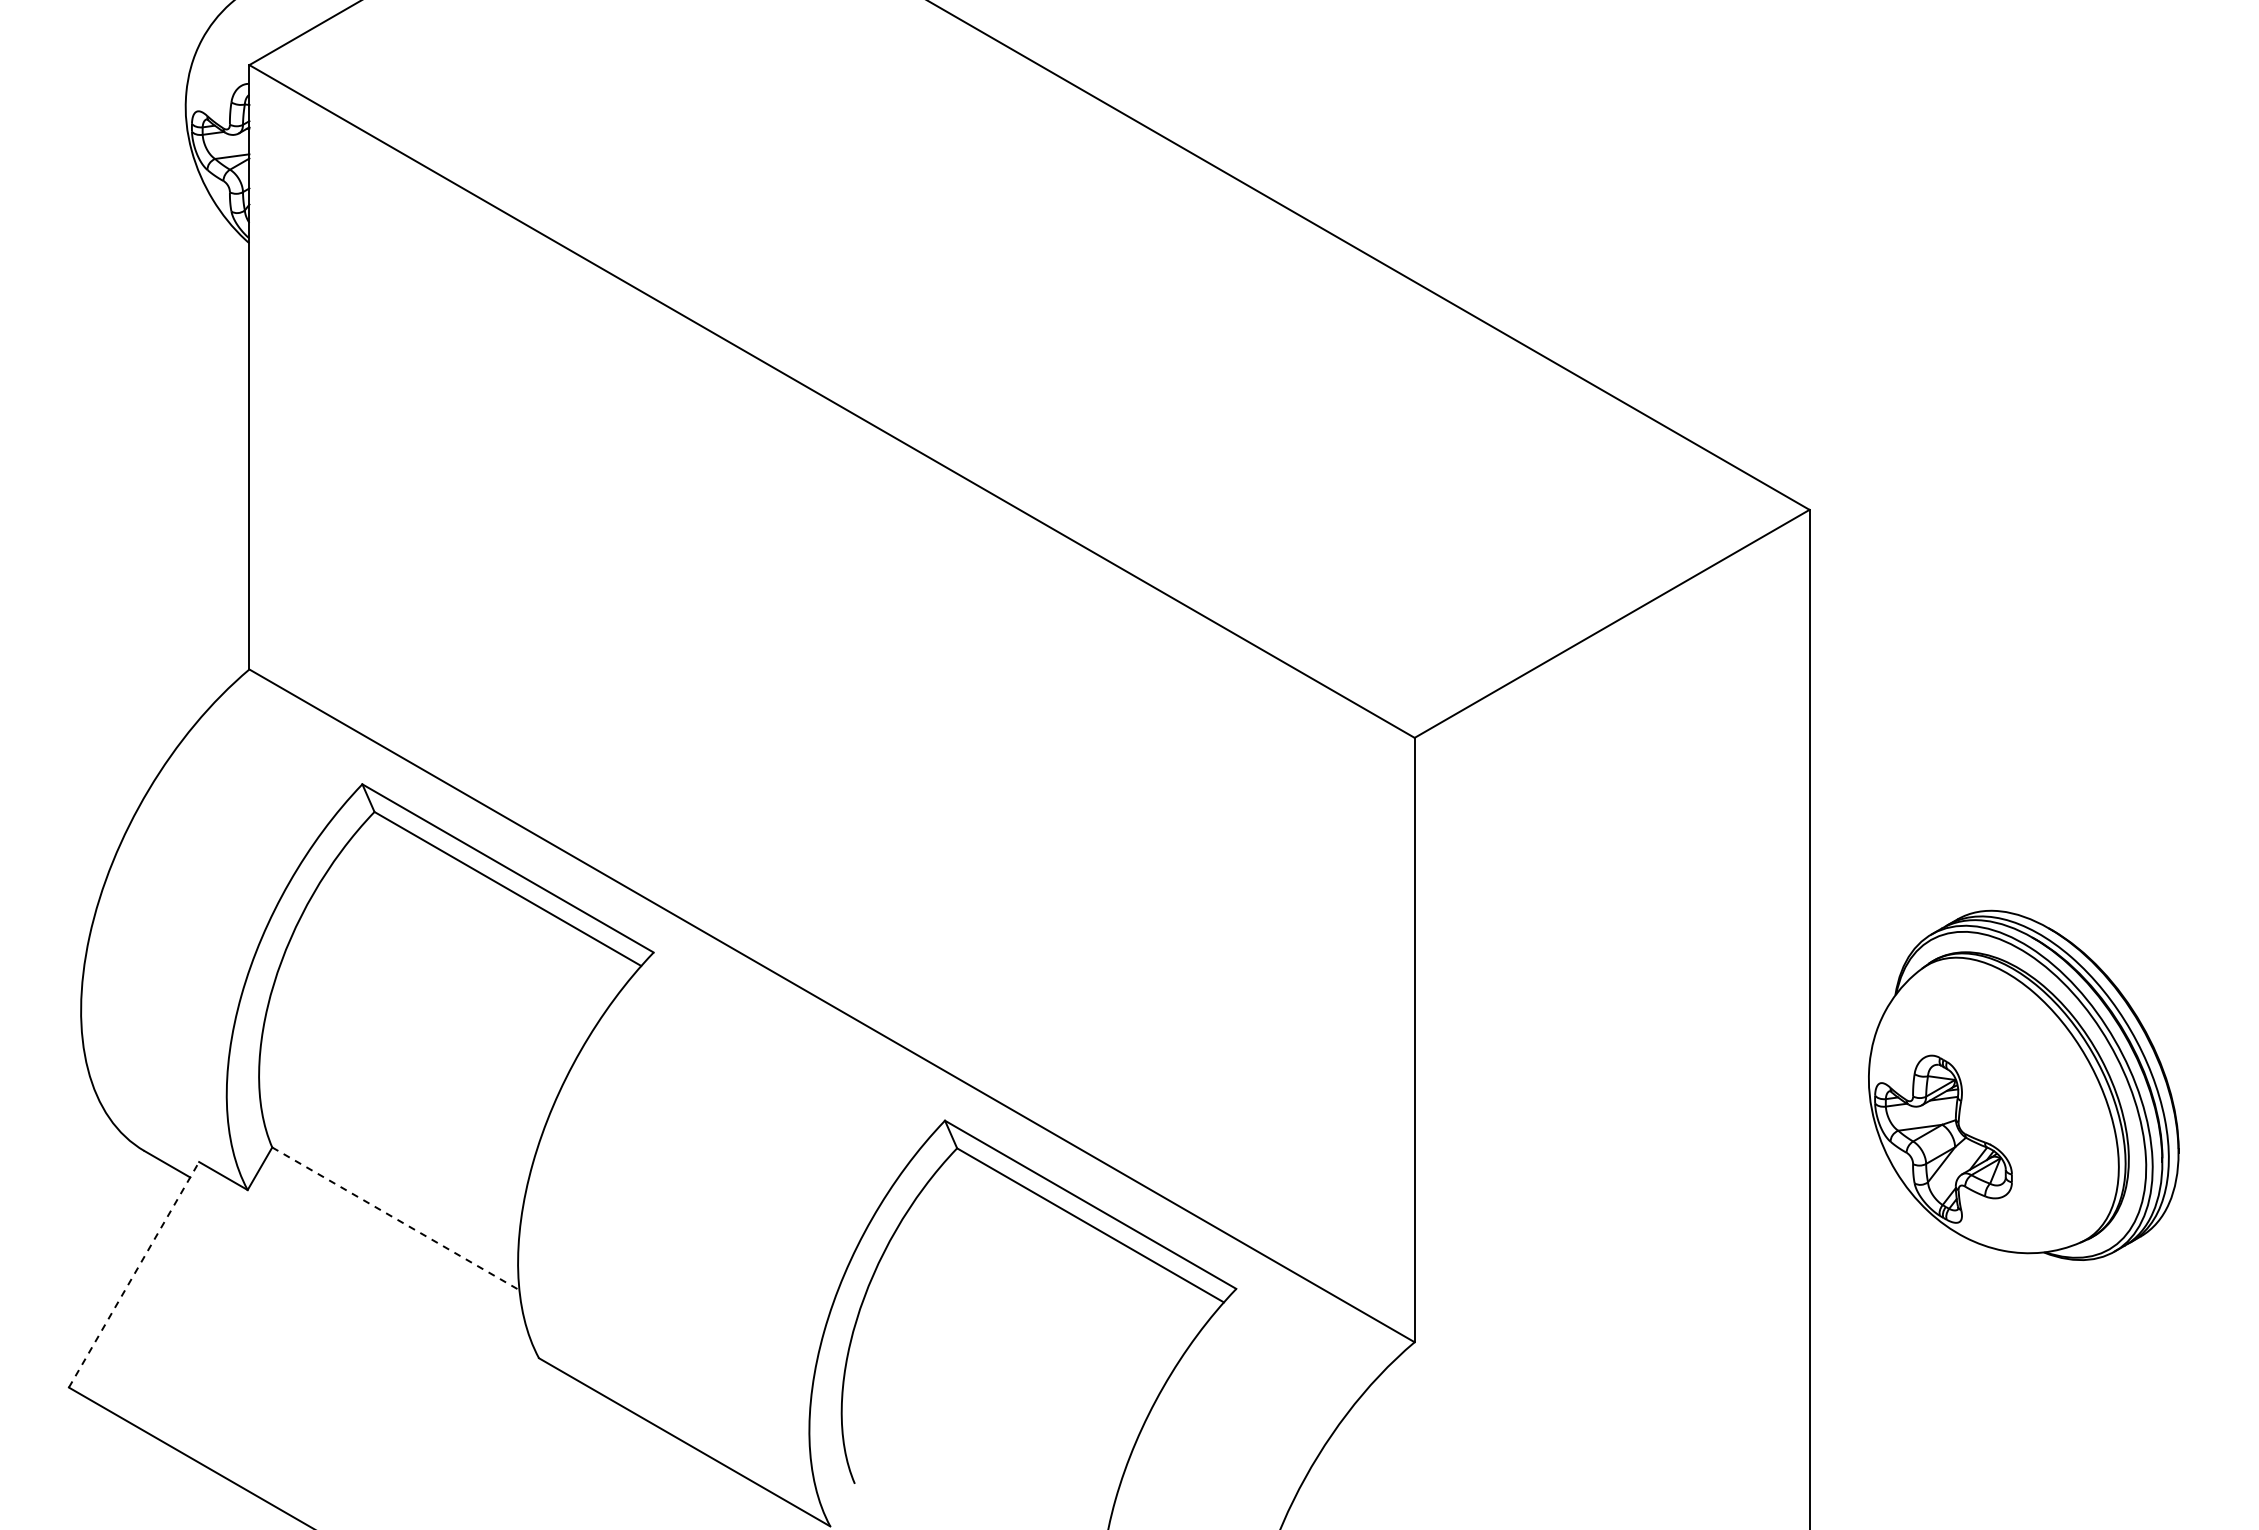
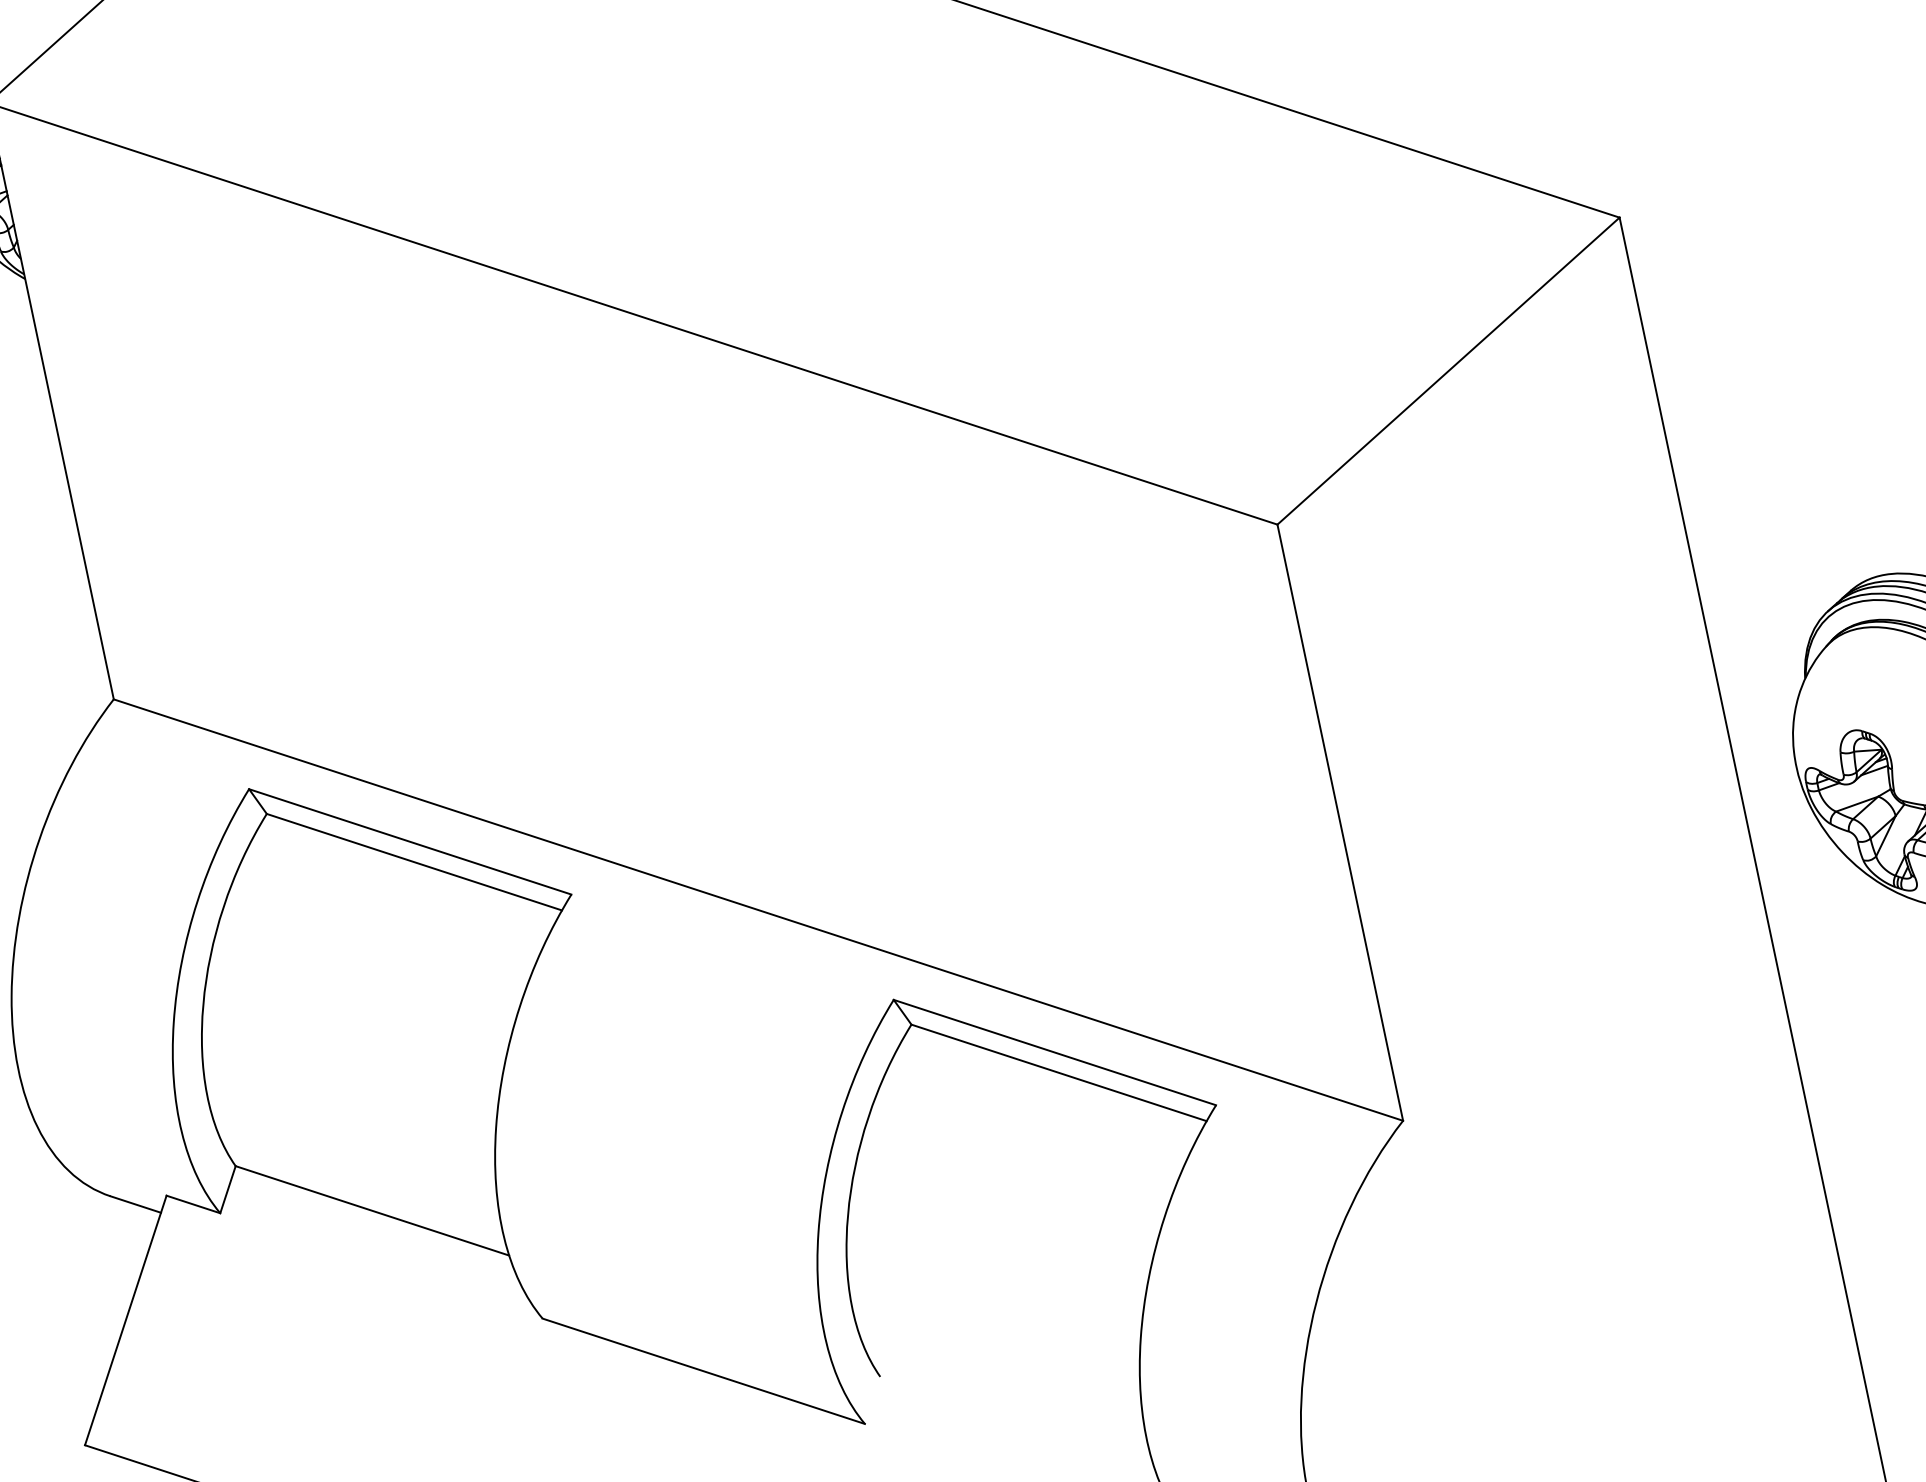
line: (395, 1218) -> (372, 1210), dashed -> solid
line: (134, 1274) -> (126, 1320), dashed -> solid

